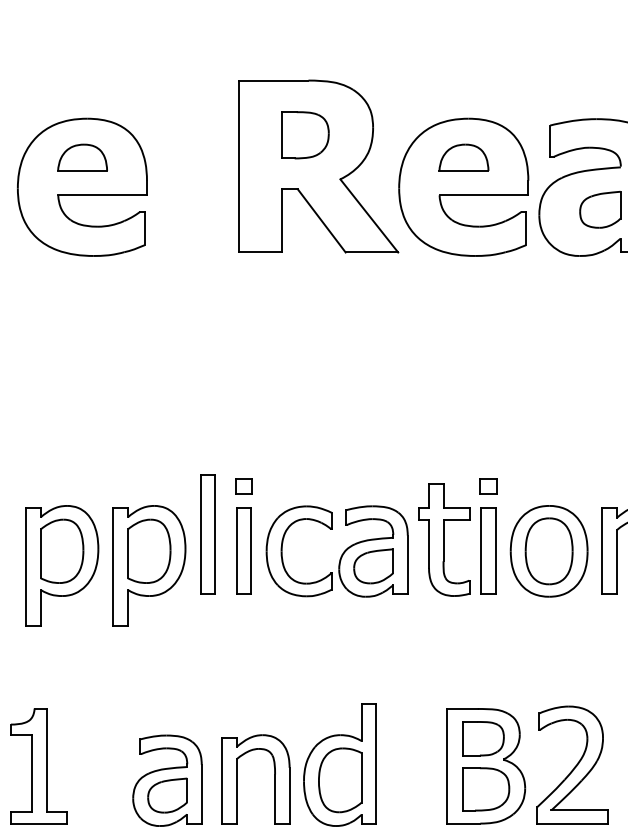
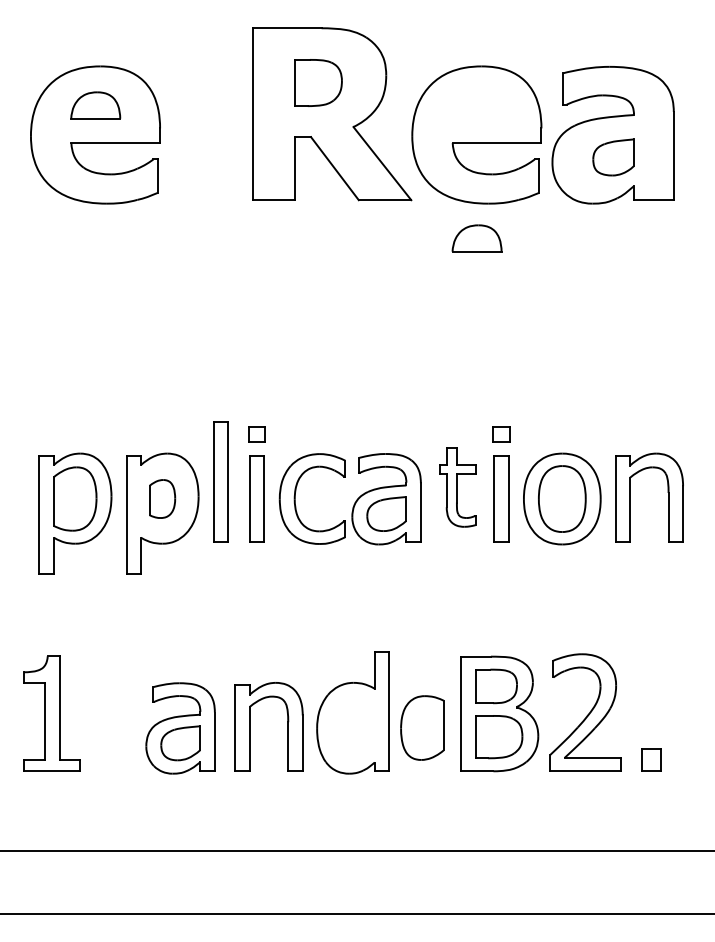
part: (463, 157) -> (476, 238), moved
part: (444, 539) -> (457, 487), size x0.7
part: (149, 550) -> (162, 498), size x0.6
part: (340, 779) -> (422, 727), moved

